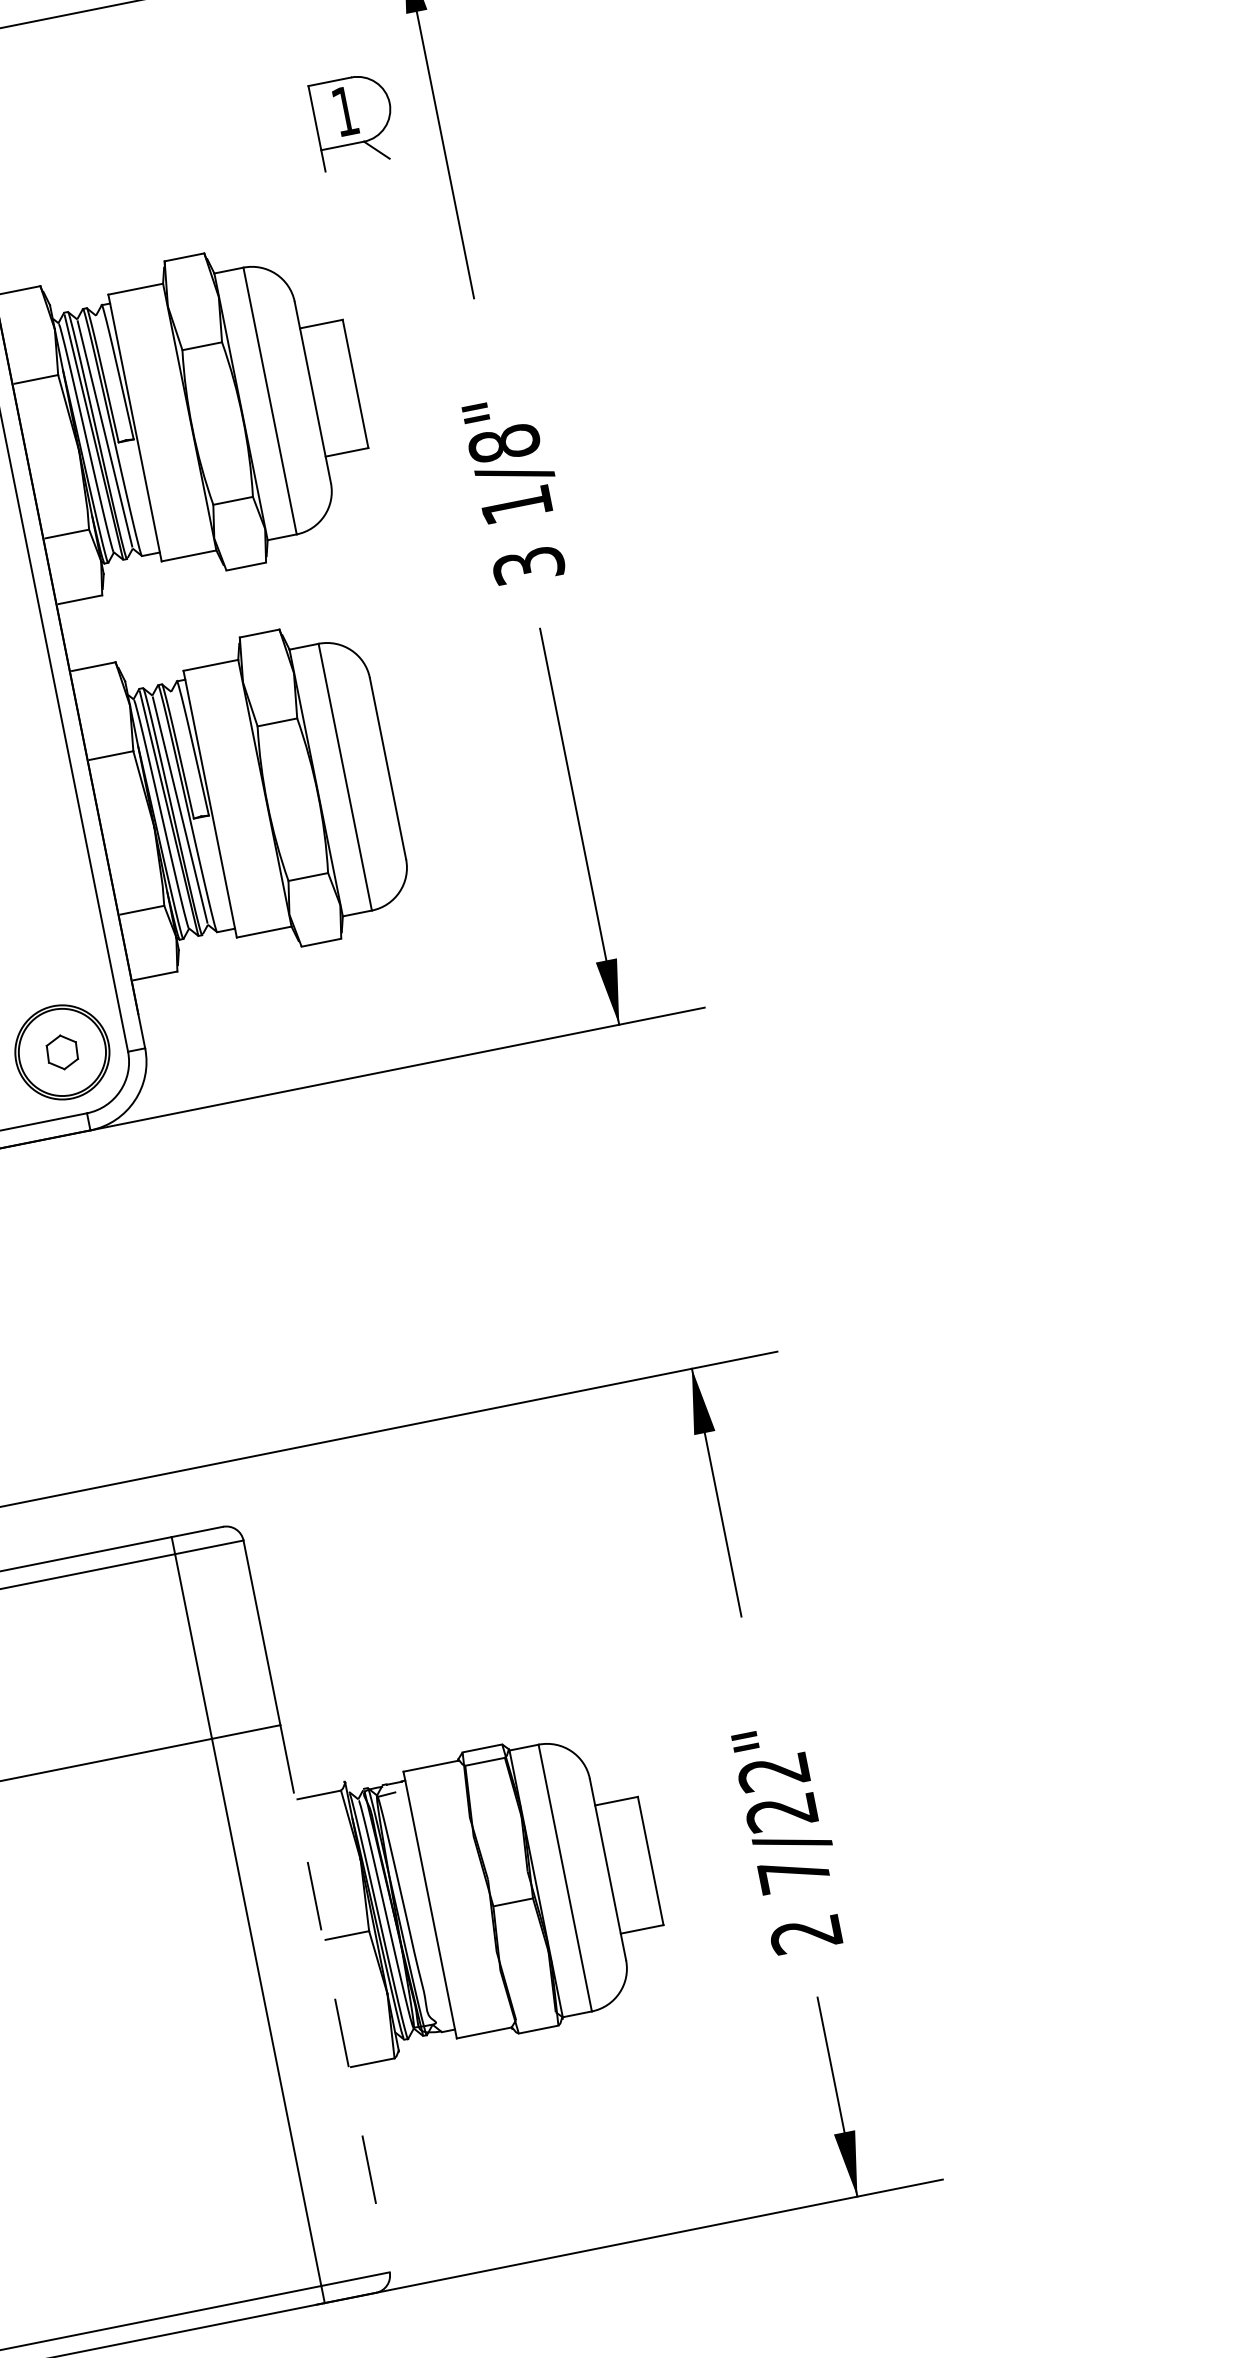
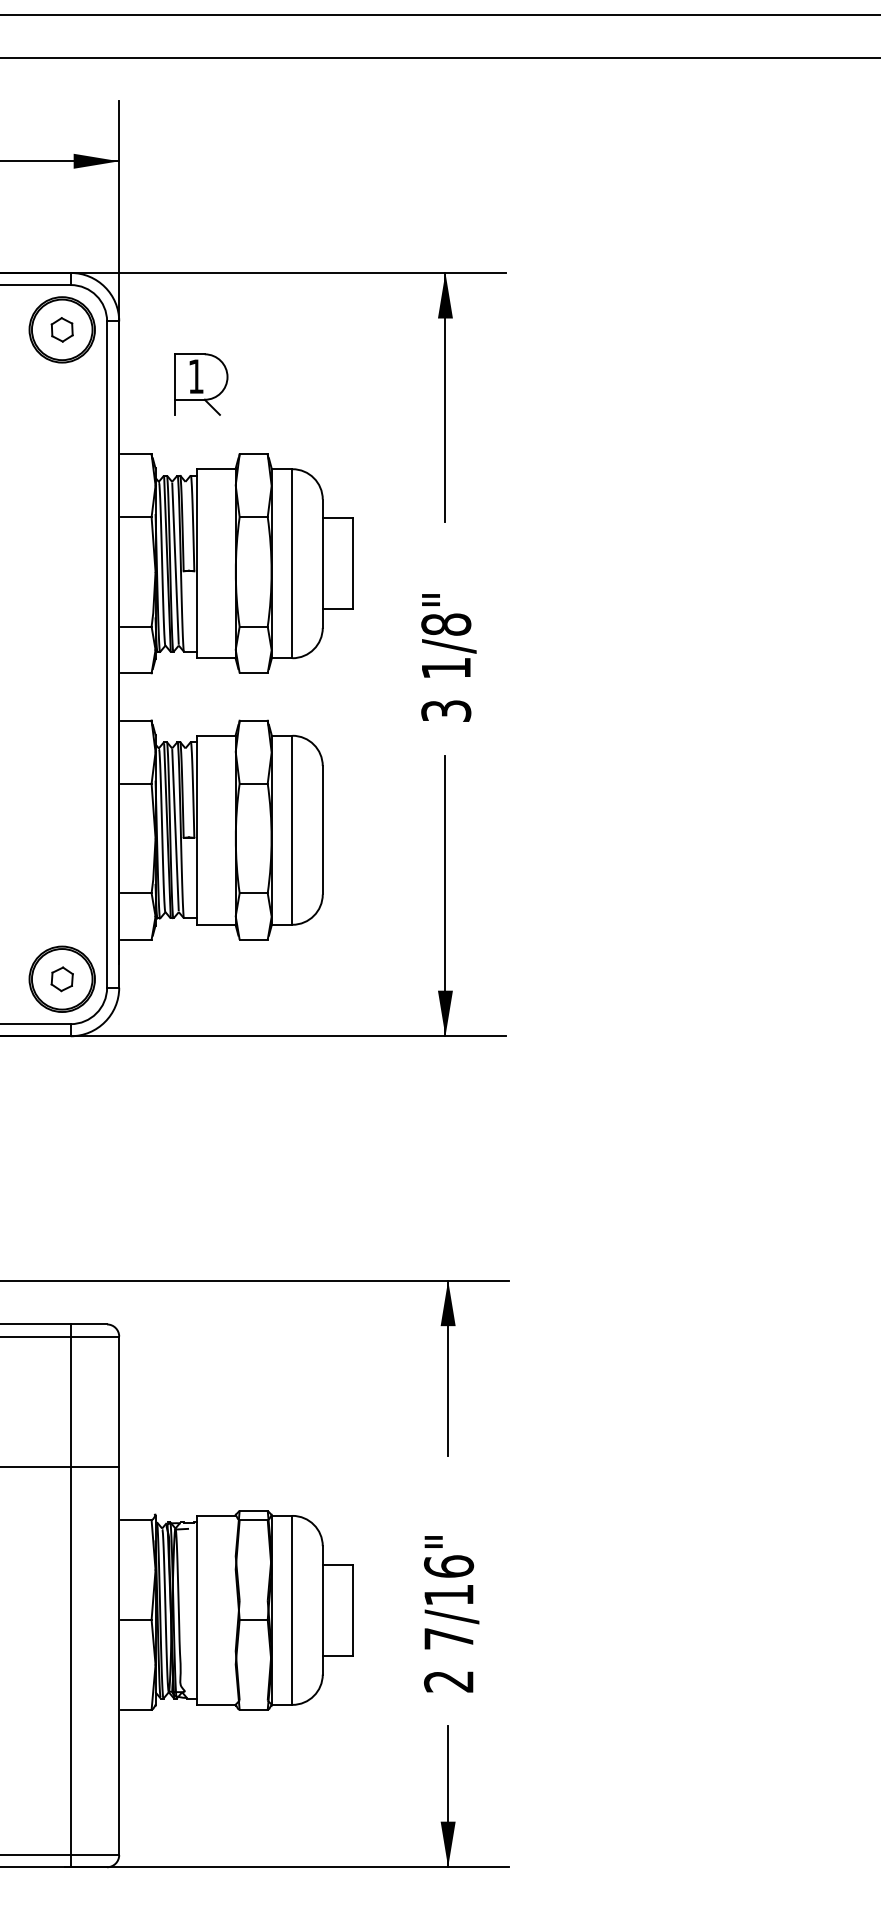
part: (355, 121) -> (201, 384), moved
text: (776, 1791) -> (448, 1580), 7/22" -> 7/16"
line: (335, 1998) -> (119, 1661), dashed -> solid

